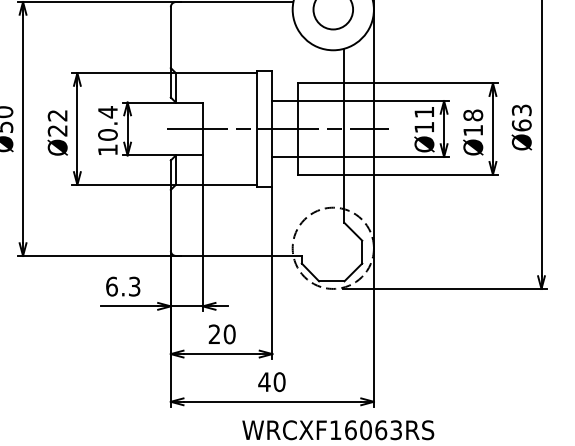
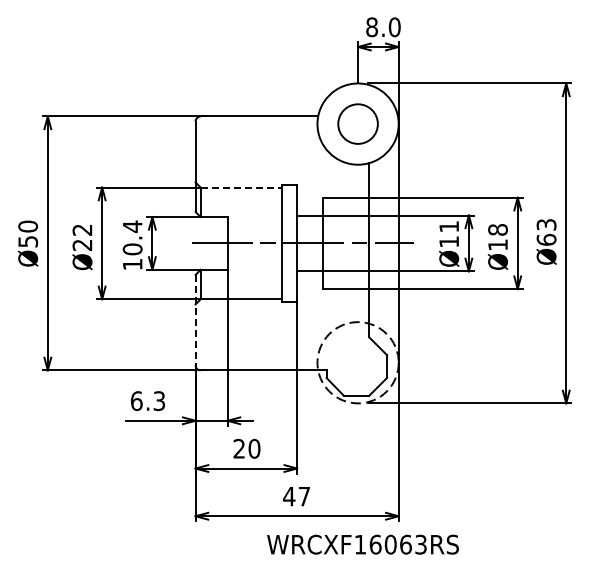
line: (216, 73) -> (241, 187), solid -> dashed
line: (170, 206) -> (195, 320), solid -> dashed
text: (279, 382) -> (304, 496), 40 -> 47

